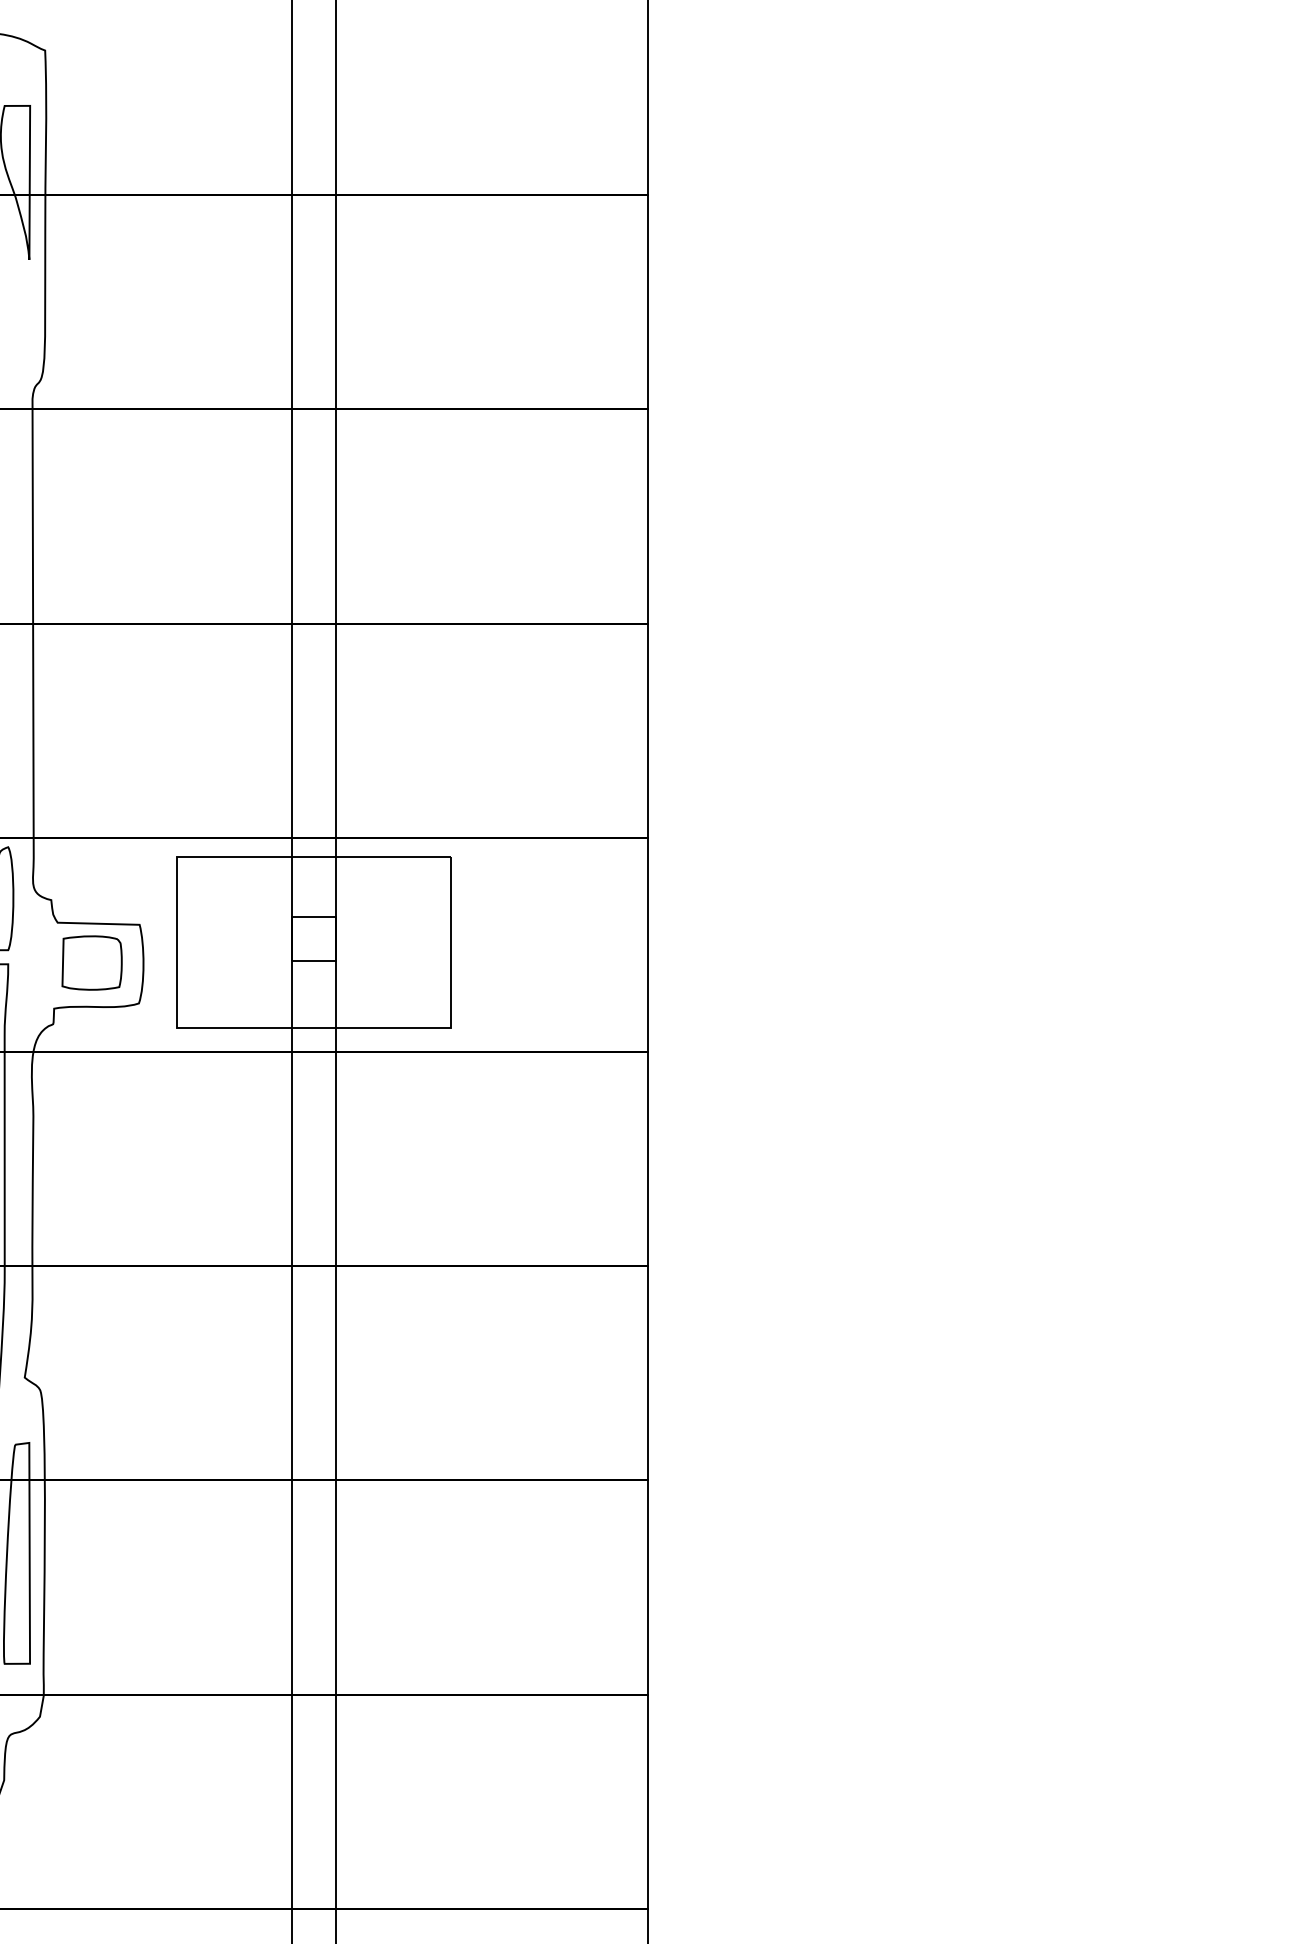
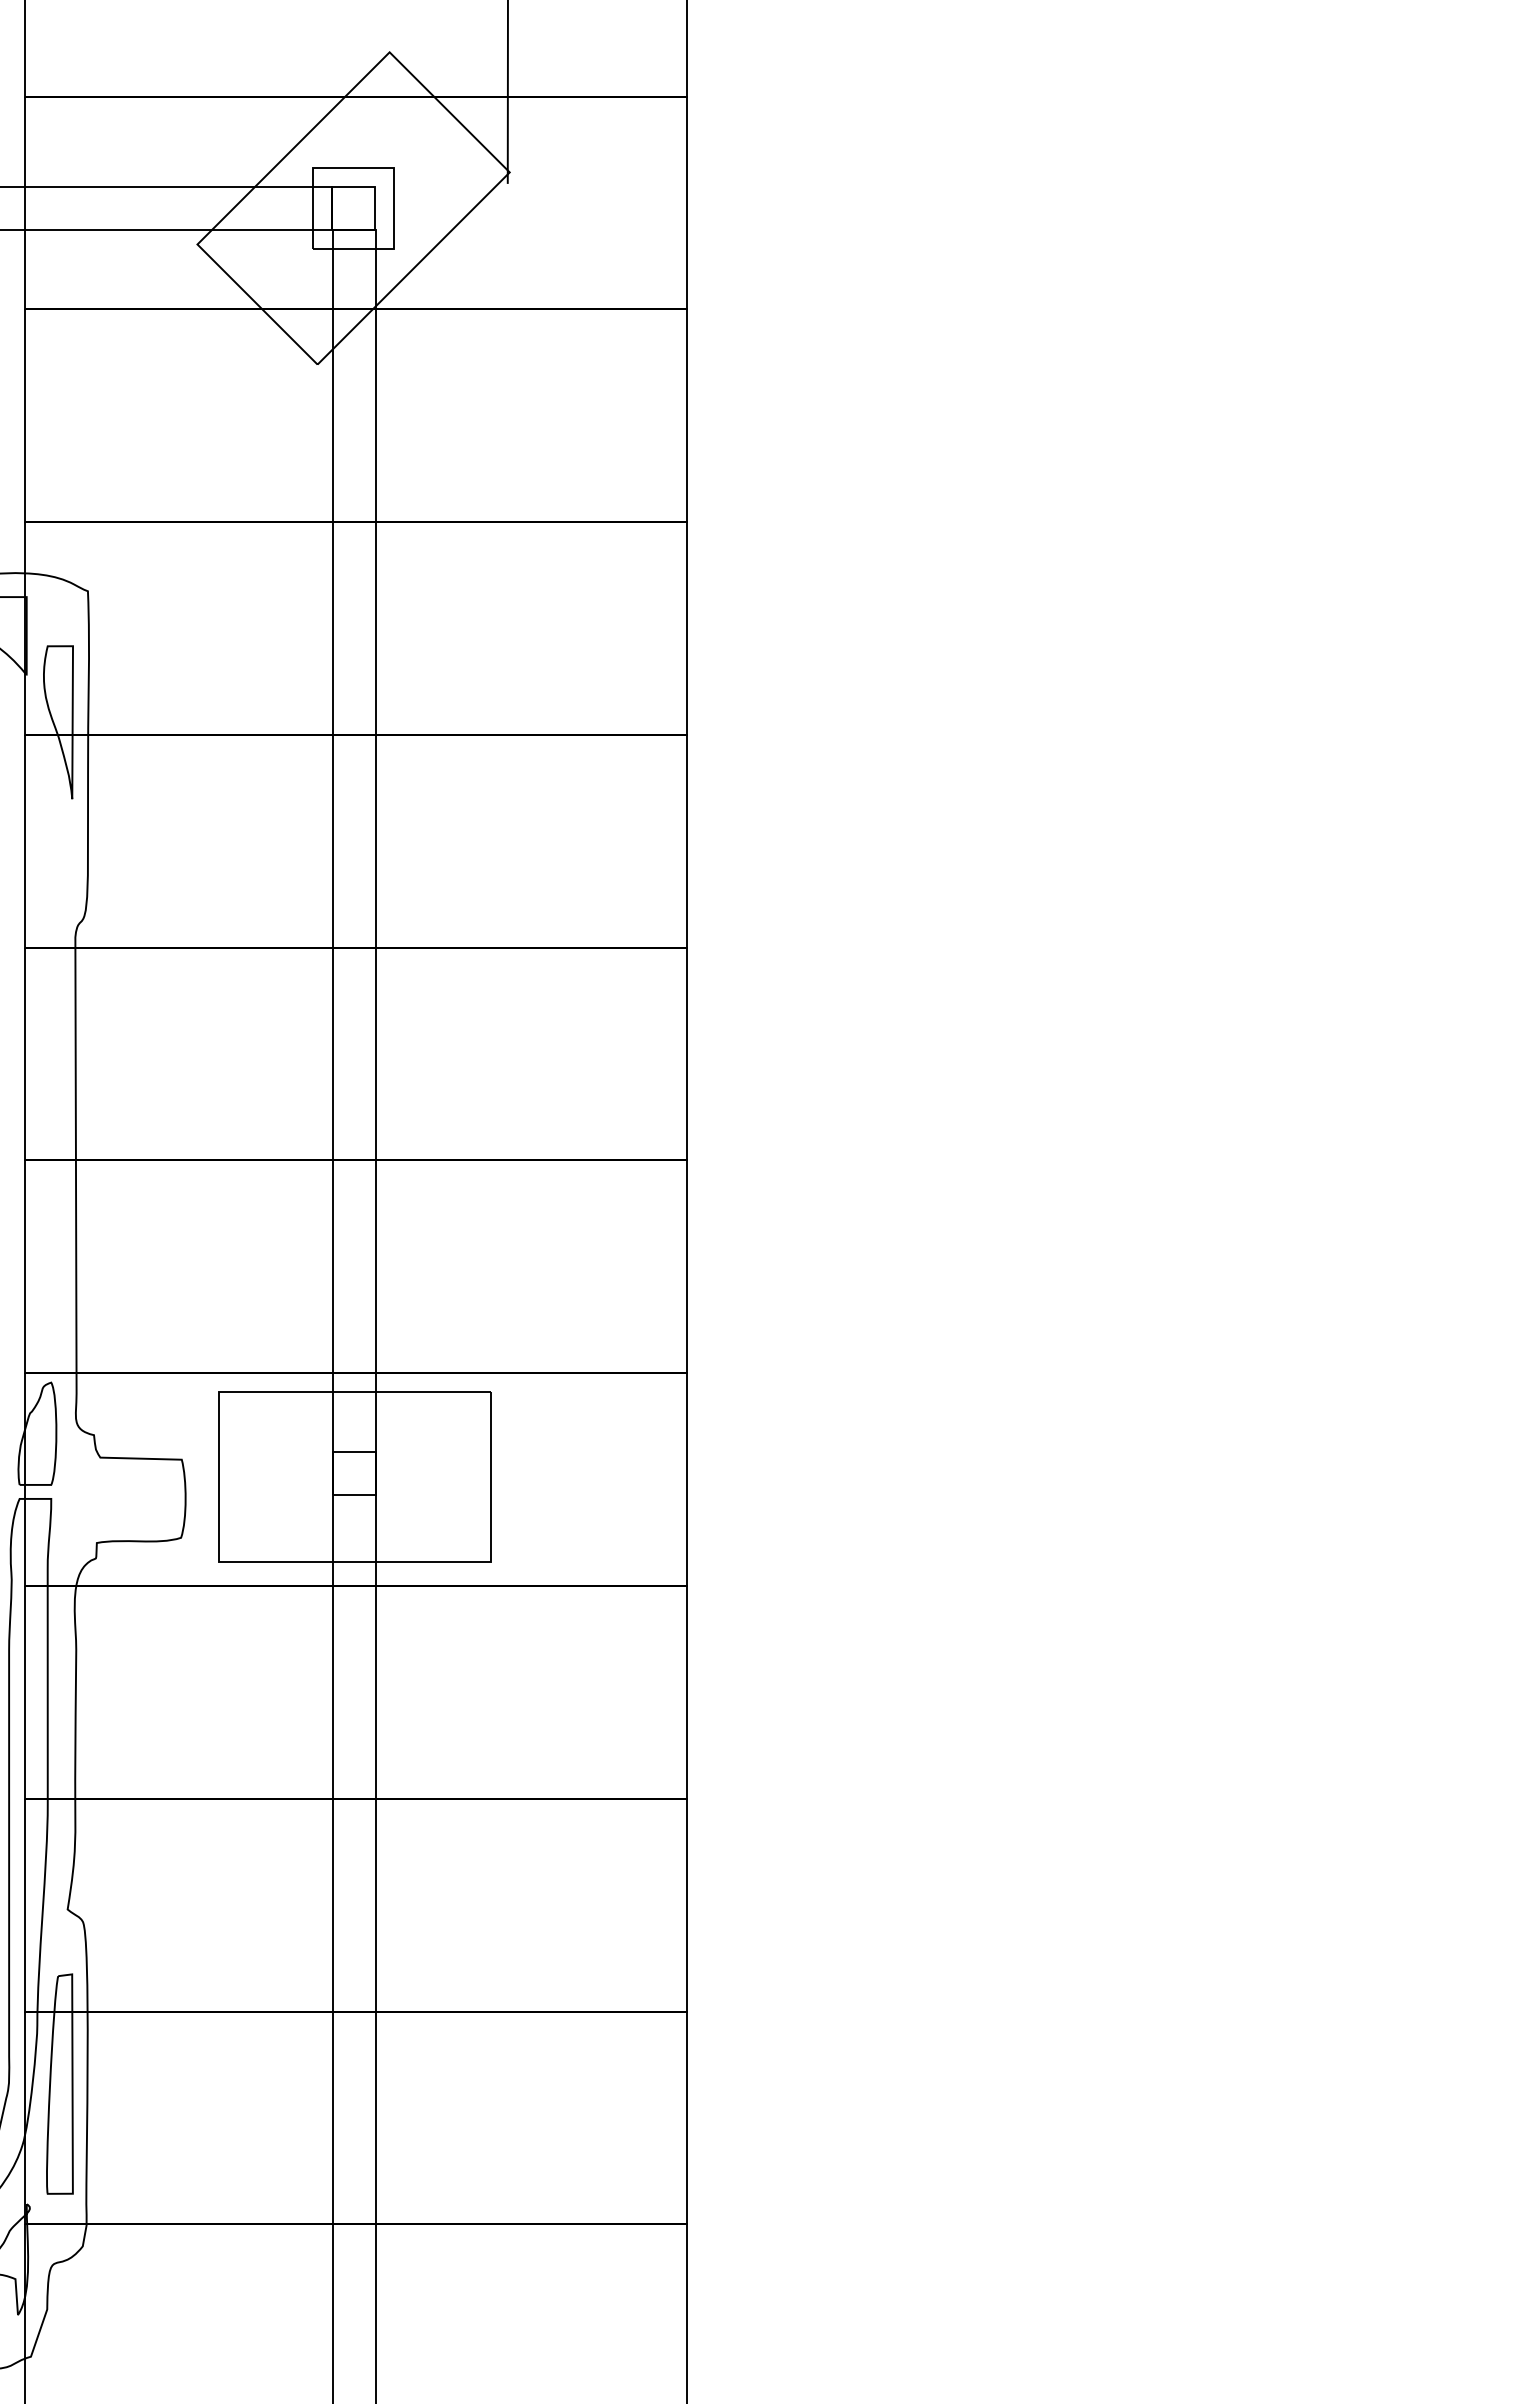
part: (92, 962) -> (134, 1497), removed

